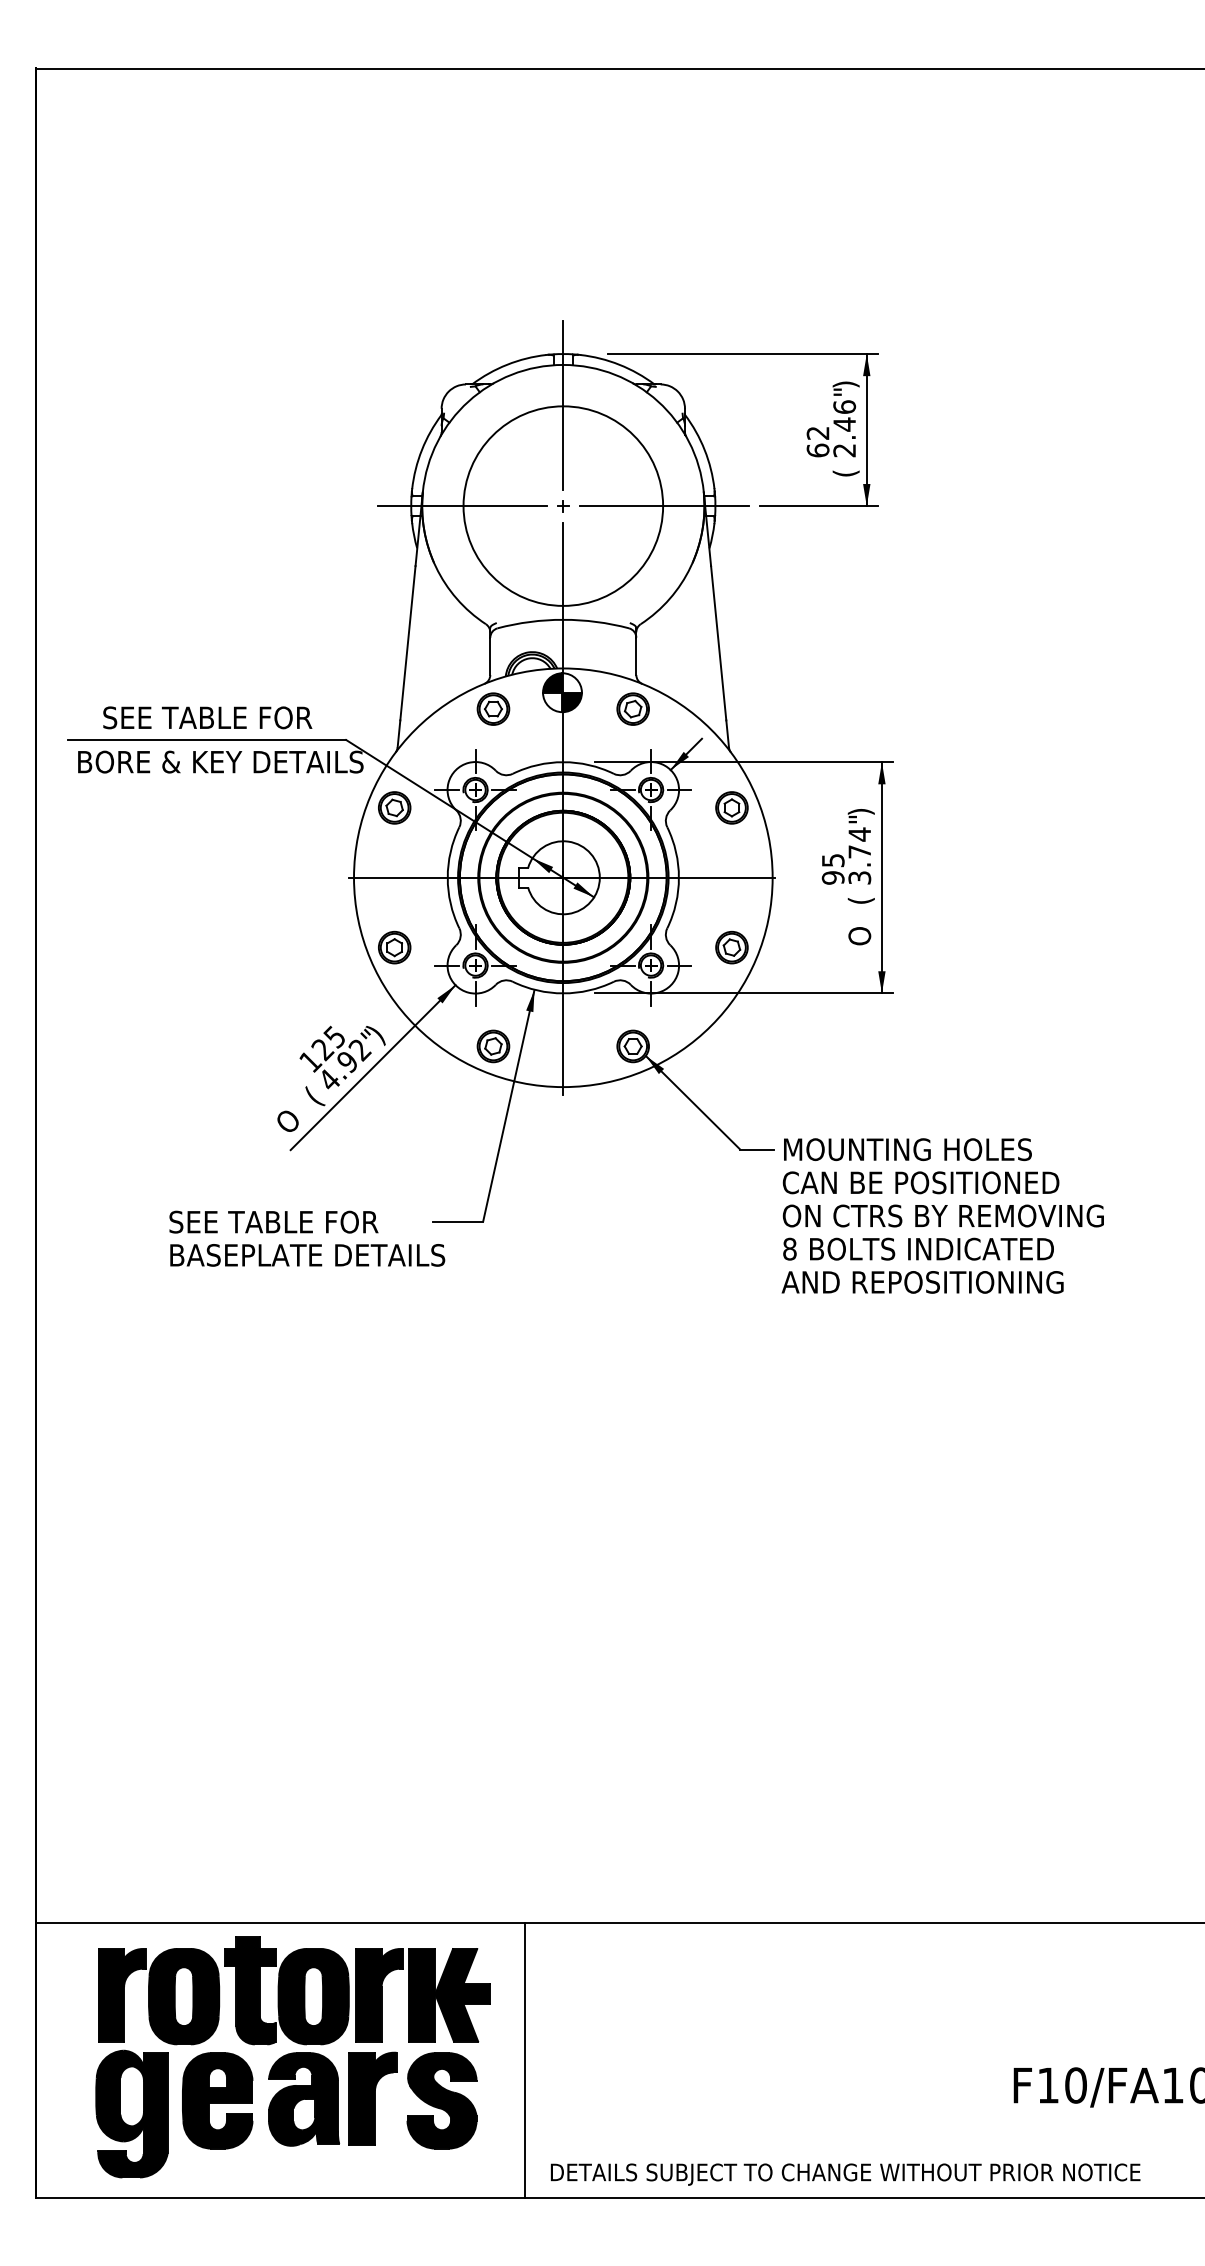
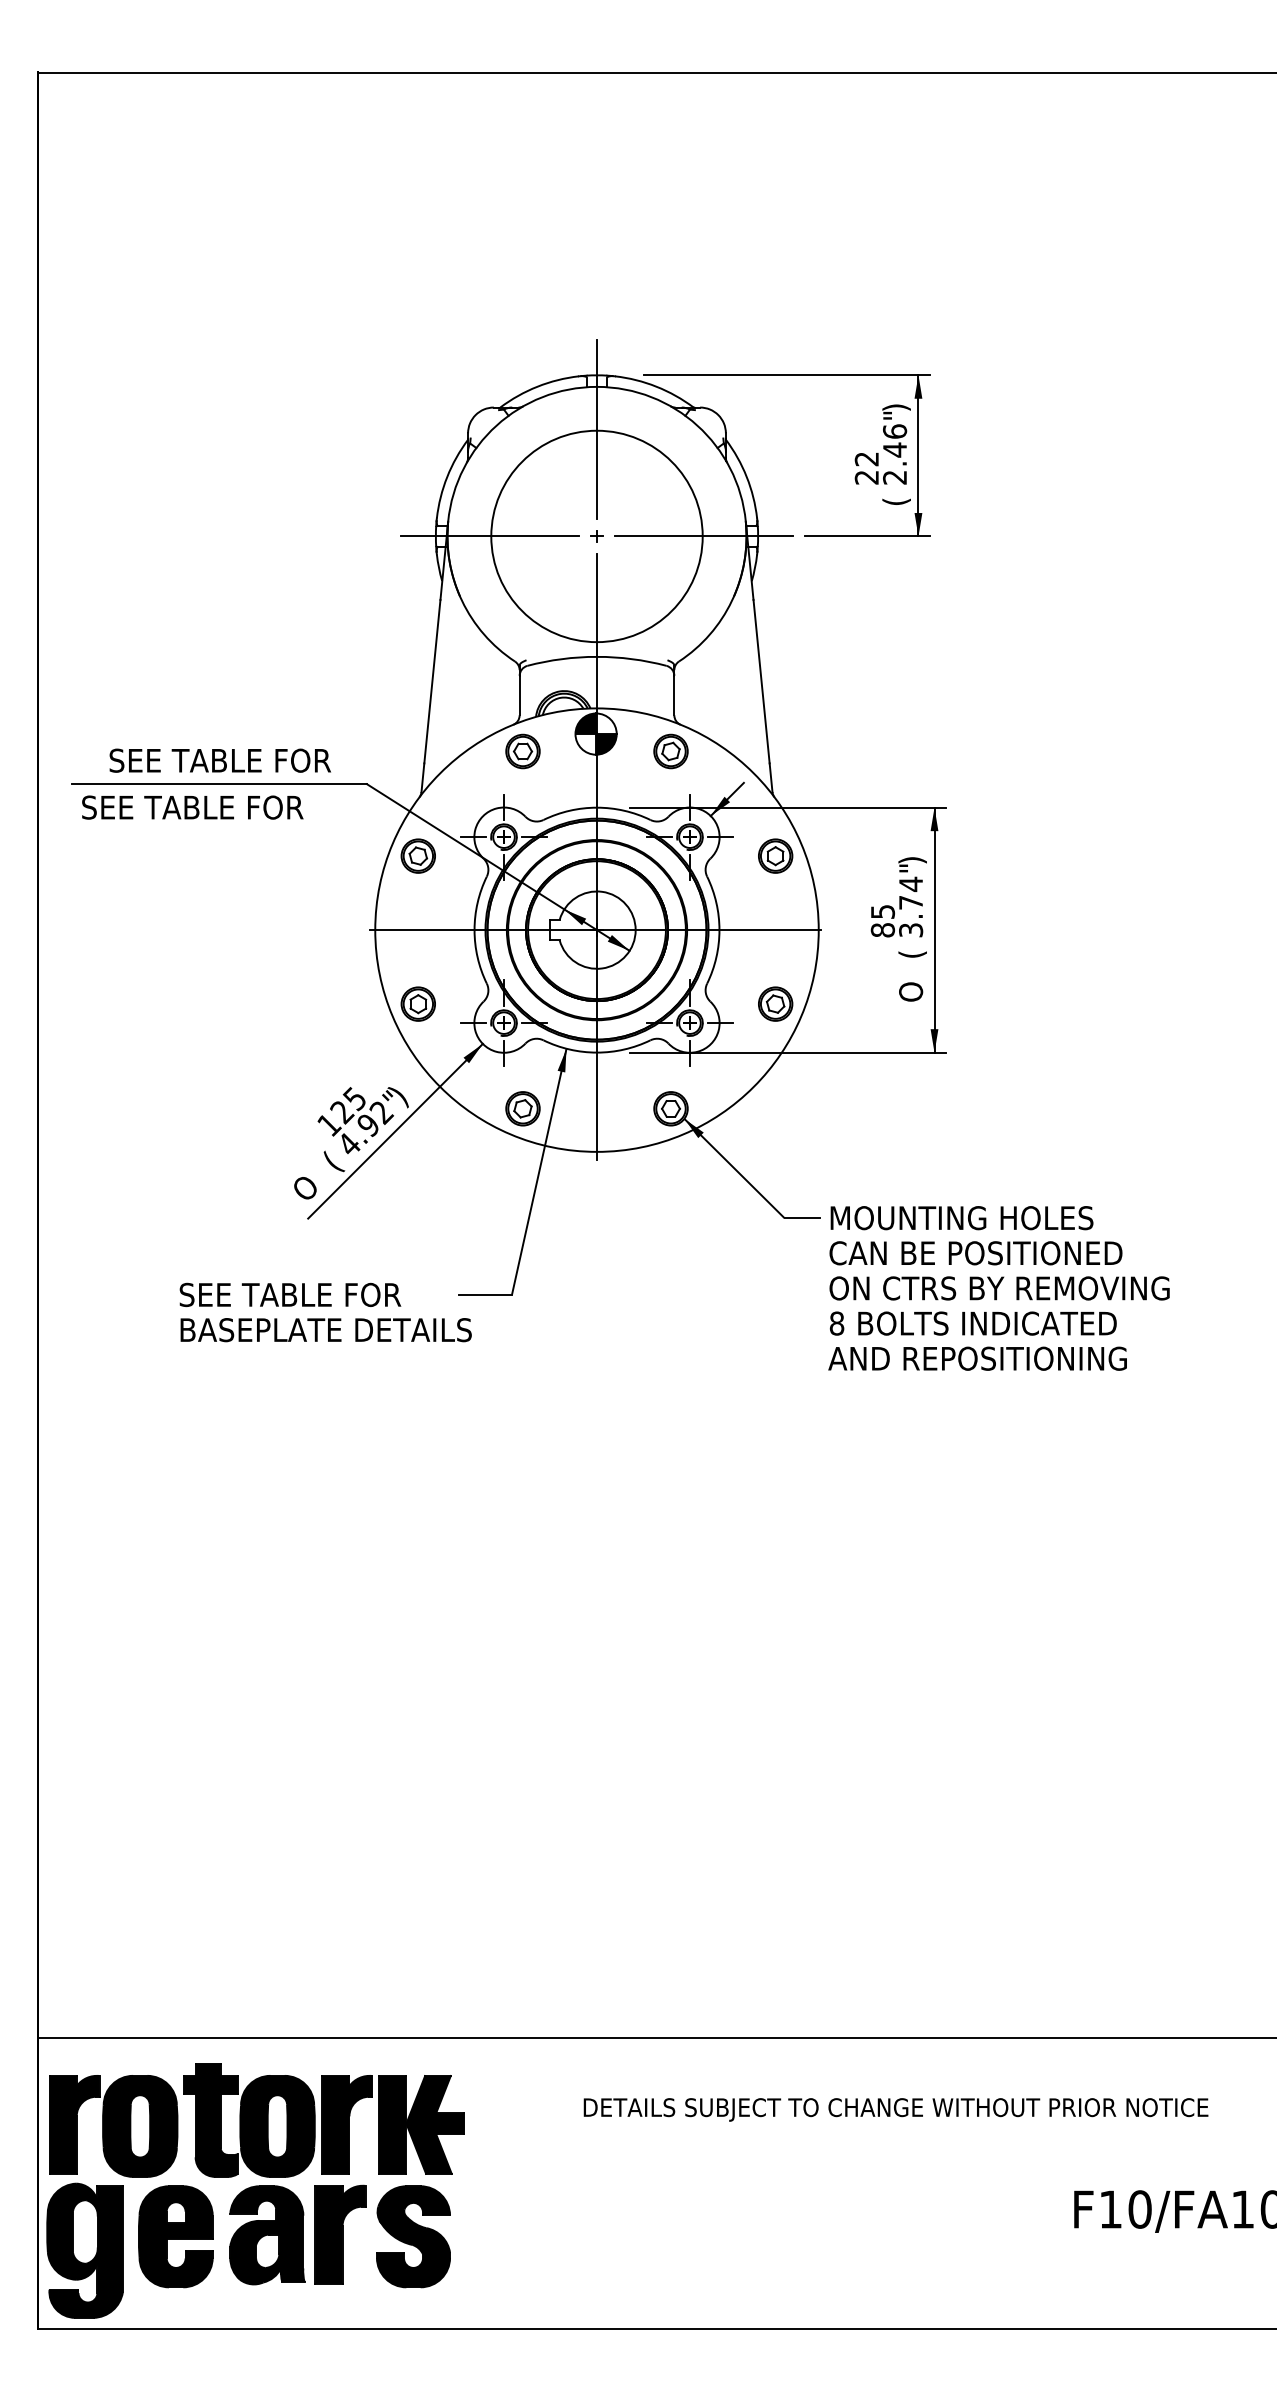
text: (817, 450) -> (866, 477), 62 -> 22
text: (220, 762) -> (233, 807), BORE & KEY DETAILS -> SEE TABLE FOR
text: (833, 878) -> (883, 930), 95 -> 85
part: (292, 2057) -> (255, 2190), moved
line: (525, 2060) -> (556, 2182), removed
text: (845, 2174) -> (895, 2109), moved

